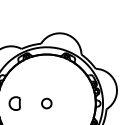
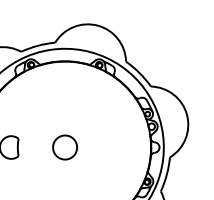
circle: (46, 103) -> (64, 147), size x1.43

